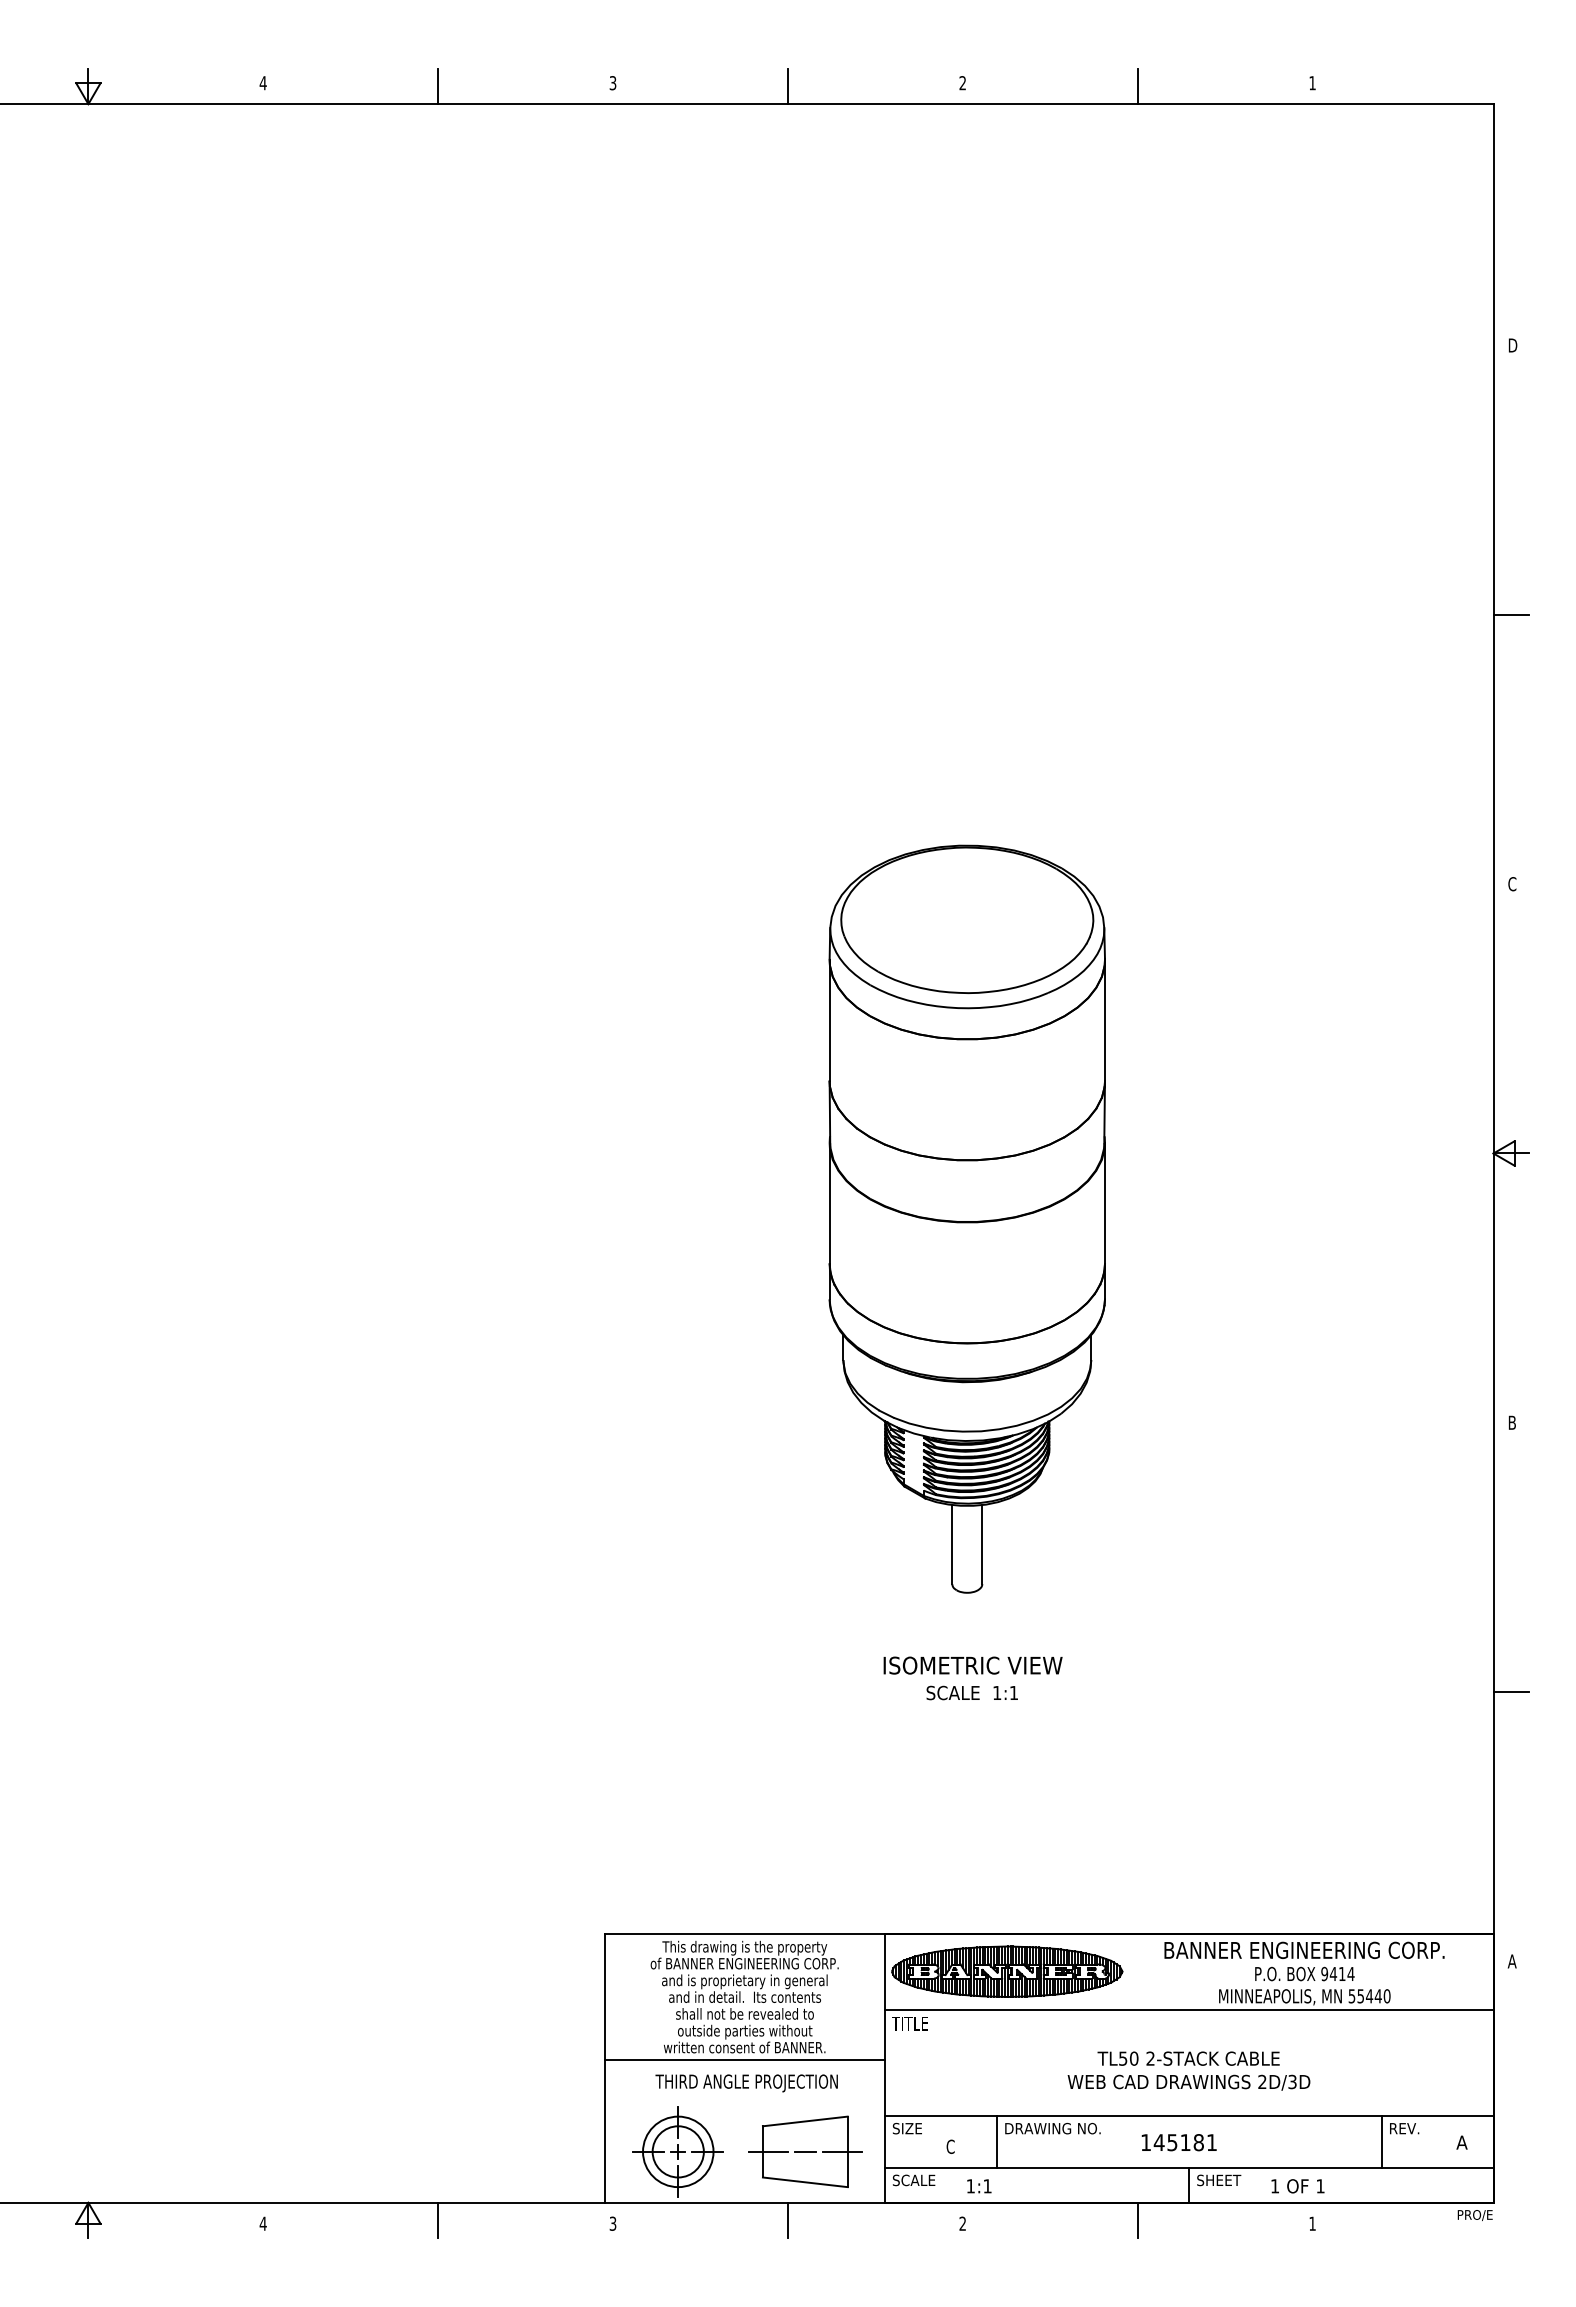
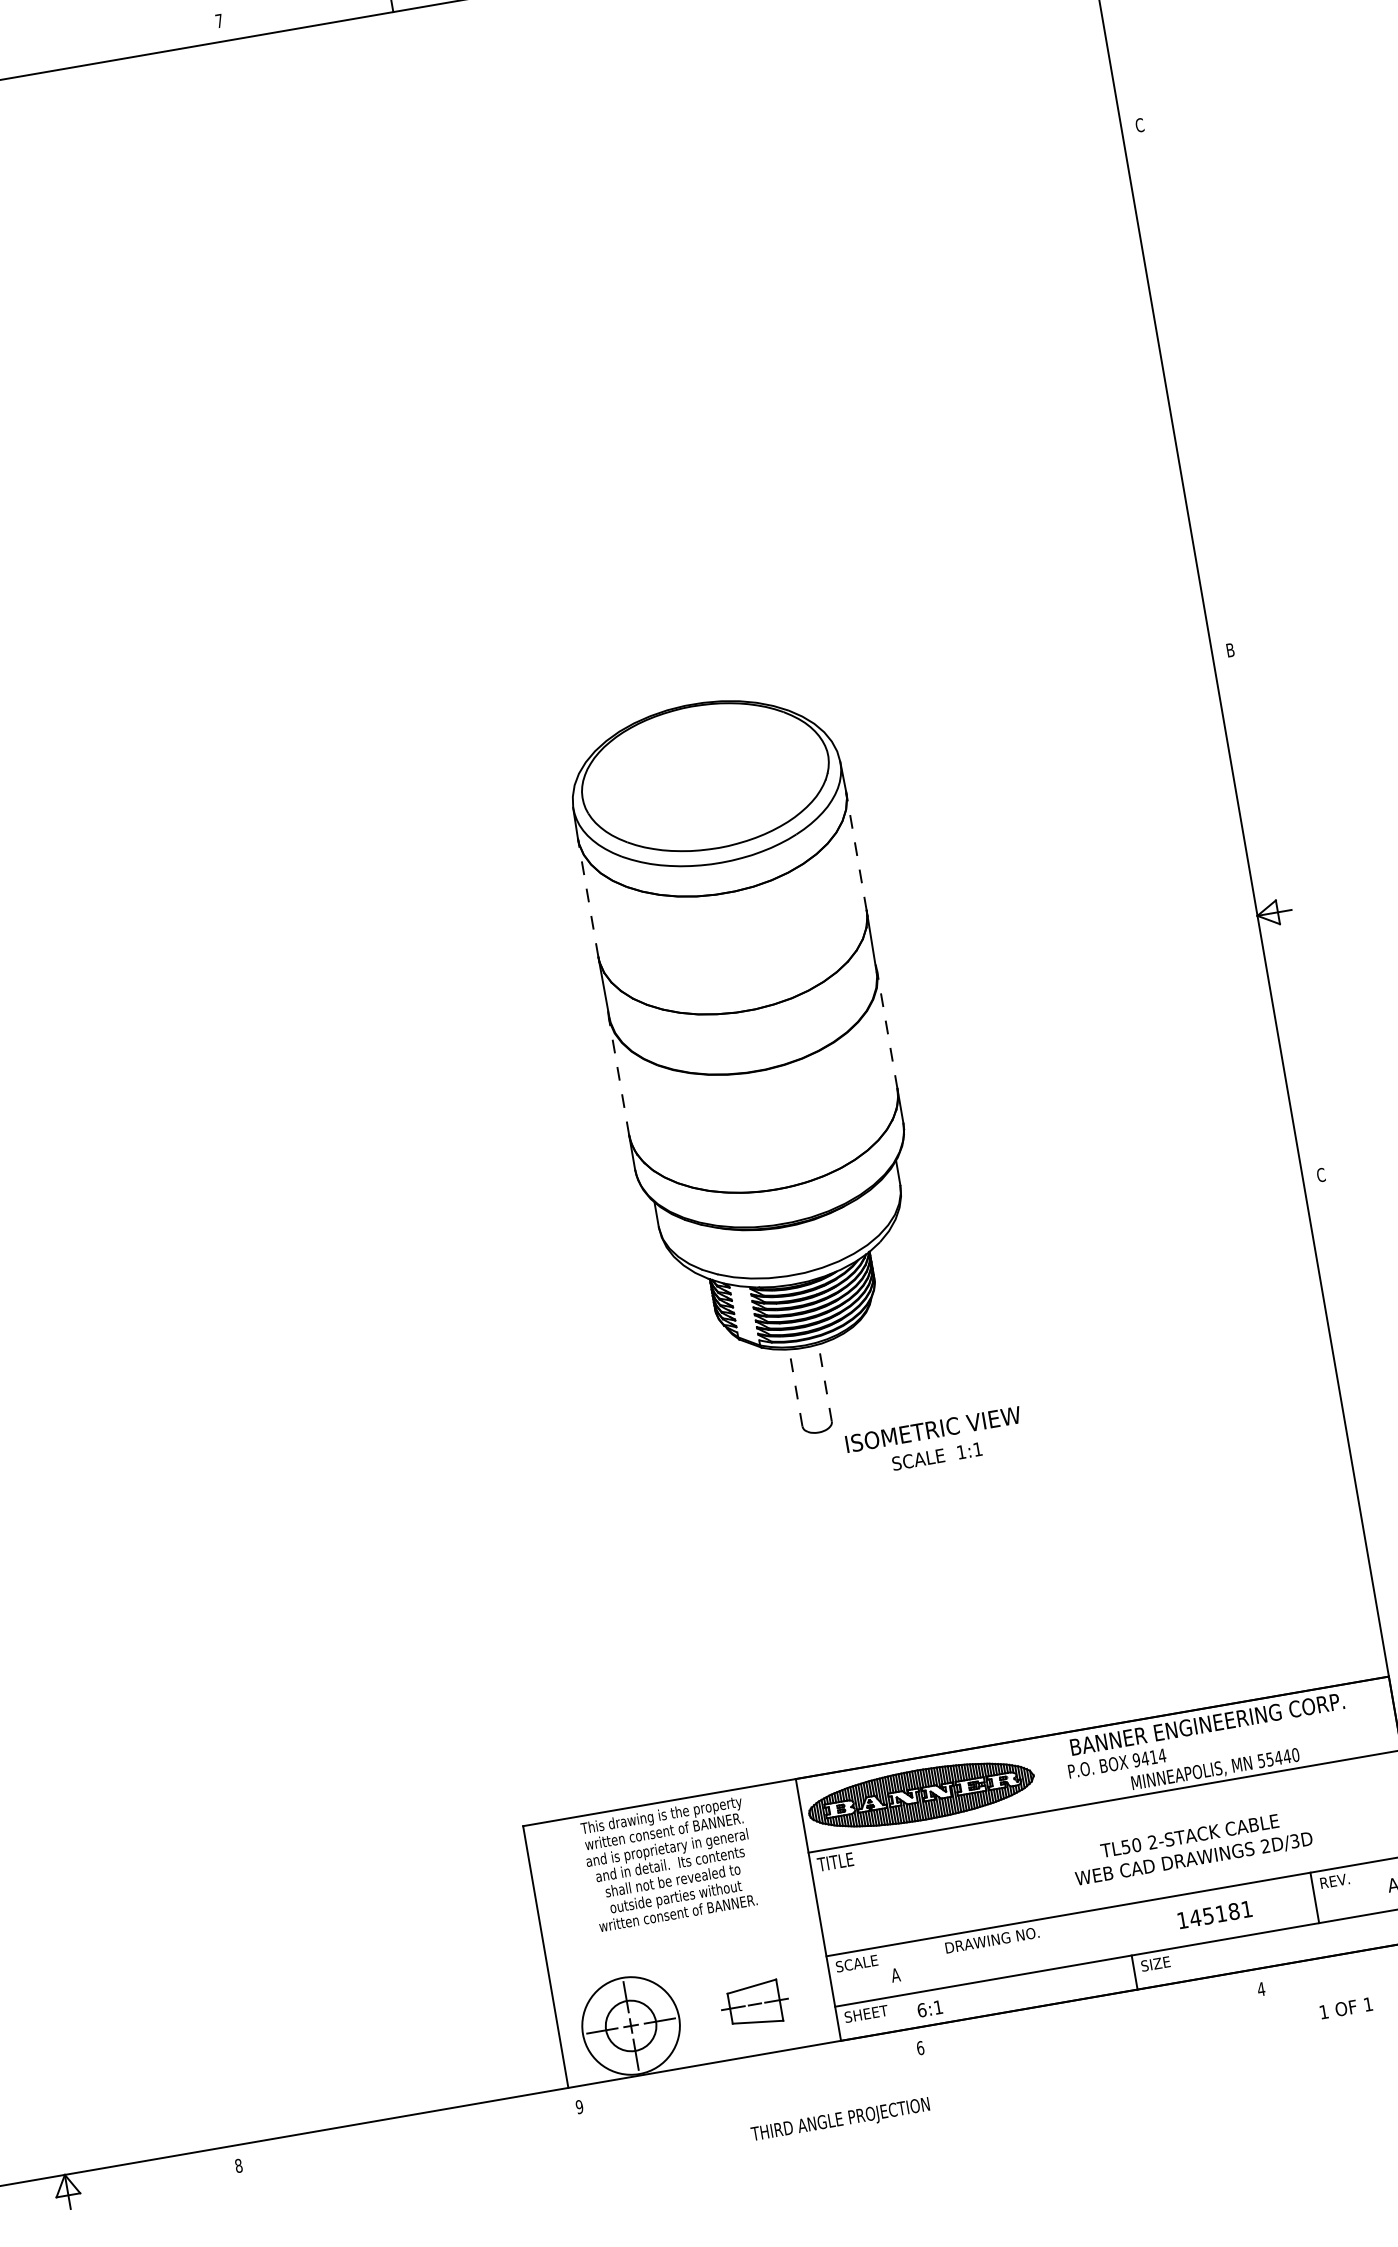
text: (612, 83) -> (218, 21), 3 -> 7
line: (438, 86) -> (49, 53), removed
text: (1512, 345) -> (1139, 125), D -> C
line: (1510, 614) -> (1183, 387), removed
text: (1512, 884) -> (1230, 650), C -> B
line: (829, 1020) -> (588, 898), solid -> dashed
line: (1104, 1020) -> (856, 851), solid -> dashed
line: (829, 1202) -> (618, 1075), solid -> dashed
line: (1104, 1202) -> (886, 1029), solid -> dashed
text: (1512, 1422) -> (1321, 1174), B -> C
line: (952, 1544) -> (796, 1387), solid -> dashed
line: (982, 1544) -> (825, 1382), solid -> dashed
text: (972, 1678) -> (934, 1442), moved
line: (1510, 1692) -> (1364, 1438), removed
text: (744, 1963) -> (663, 1831), of BANNER ENGINEERING CORP. -> written consent of BANNER.
text: (1304, 1973) -> (1116, 1763), moved
line: (744, 2060) -> (680, 1925), removed
text: (1188, 2070) -> (1191, 1847), moved
text: (746, 2083) -> (840, 2120), moved
text: (918, 2128) -> (861, 1962), SIZE -> SCALE
line: (996, 2141) -> (939, 1962), removed
text: (1178, 2142) -> (1214, 1914), moved
text: (950, 2146) -> (895, 1974), C -> A
circle: (678, 2151) -> (631, 2025), size x1.4
part: (805, 2151) -> (755, 2004), size x0.6
text: (1224, 2179) -> (1168, 1960), SHEET -> SIZE
text: (918, 2180) -> (870, 2013), SCALE -> SHEET
text: (970, 2186) -> (921, 2010), 1:1 -> 6:1
text: (1297, 2186) -> (1345, 2008), moved
line: (438, 2219) -> (408, 2132), removed
line: (787, 2219) -> (748, 2073), removed
line: (1137, 2219) -> (1090, 2014), removed
text: (262, 2223) -> (238, 2165), 4 -> 8
text: (612, 2223) -> (579, 2106), 3 -> 9
text: (962, 2223) -> (920, 2047), 2 -> 6
text: (1312, 2223) -> (1261, 1989), 1 -> 4

